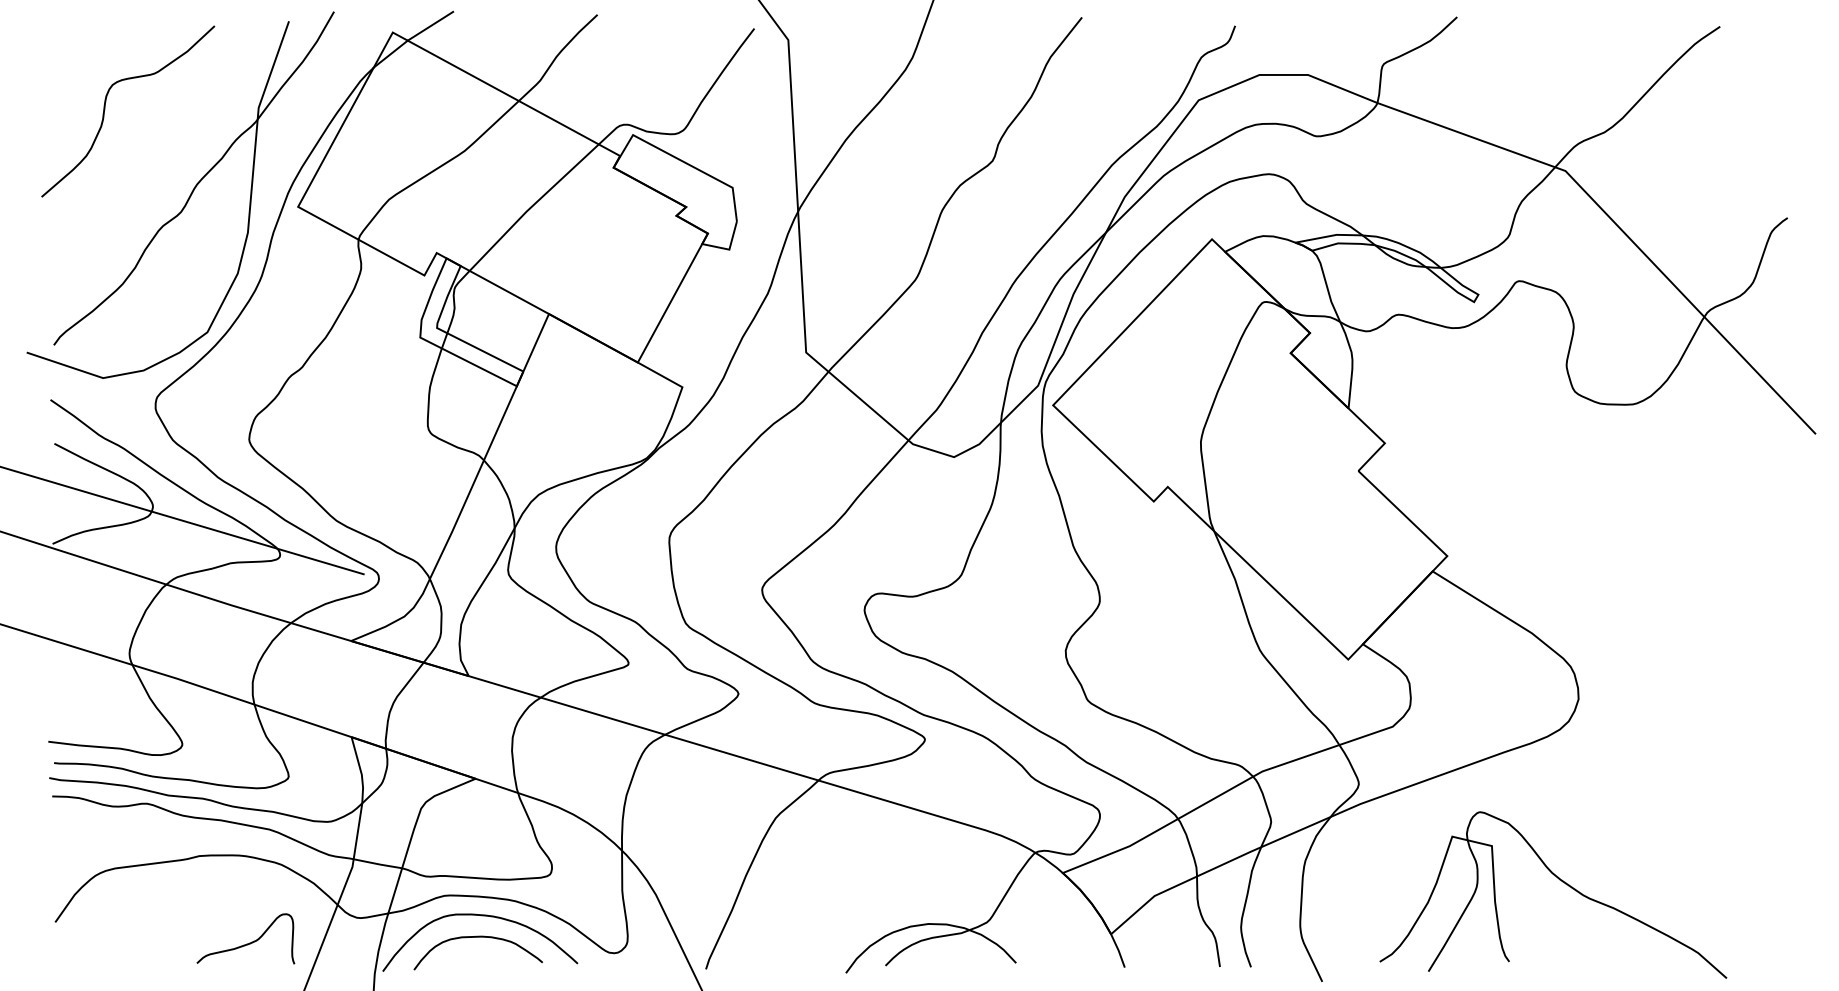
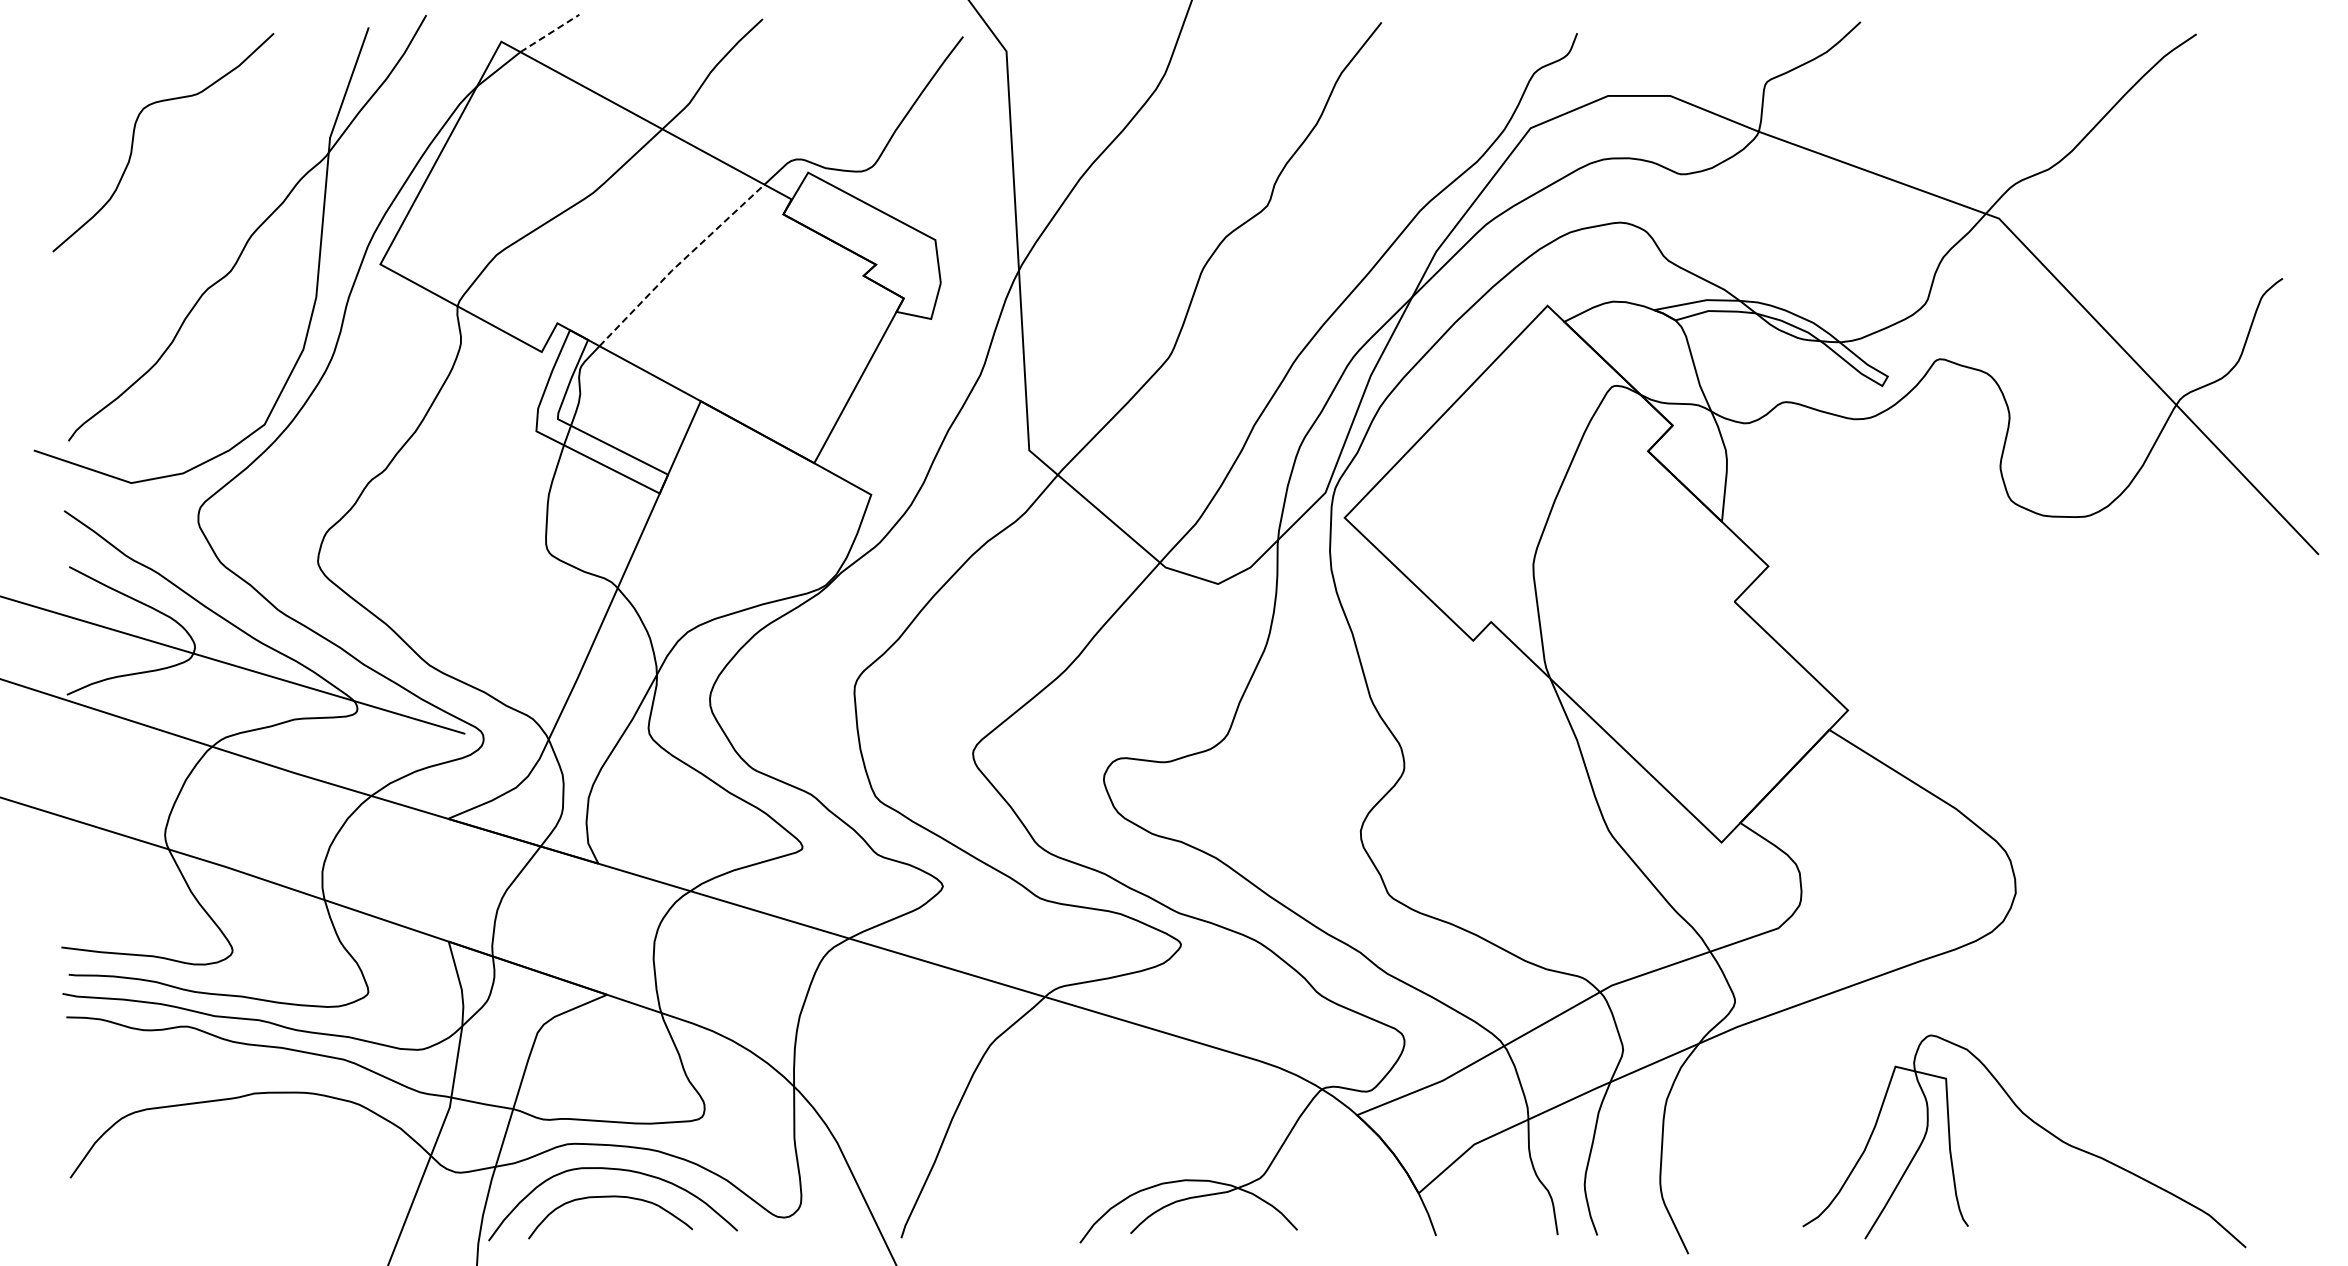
line: (430, 26) -> (549, 33), solid -> dashed
line: (533, 206) -> (680, 263), solid -> dashed
part: (1561, 881) -> (2035, 1124), moved
curve: (246, 943) -> (314, 1205), removed

